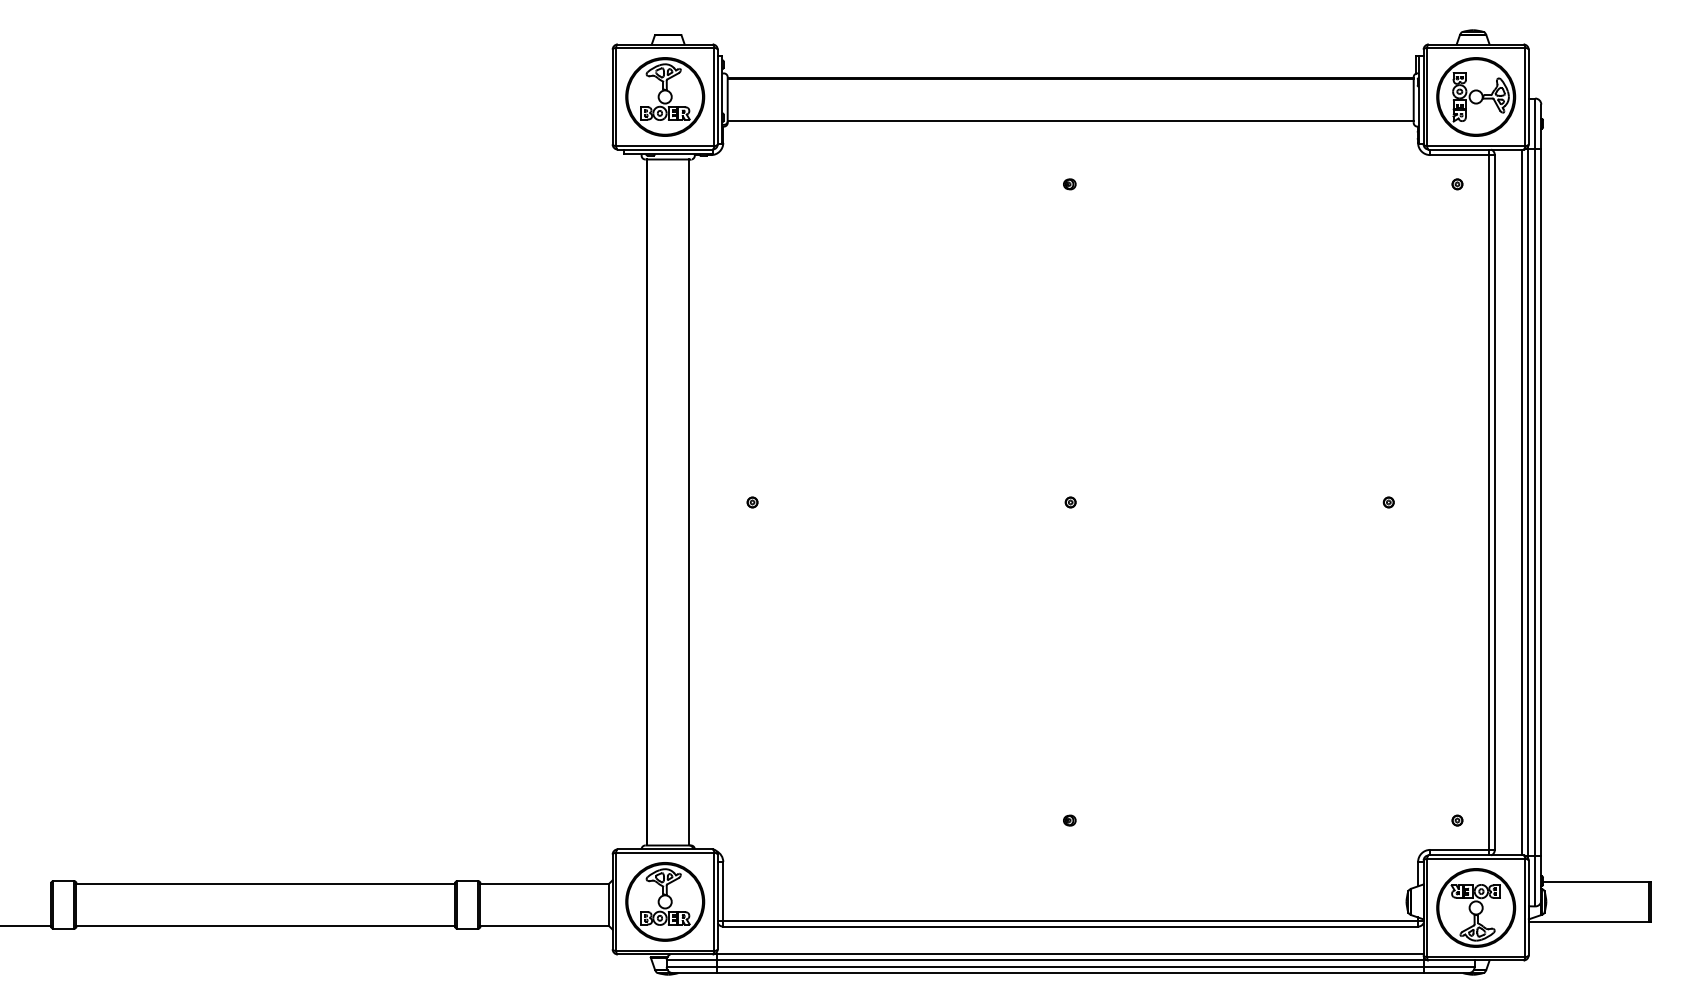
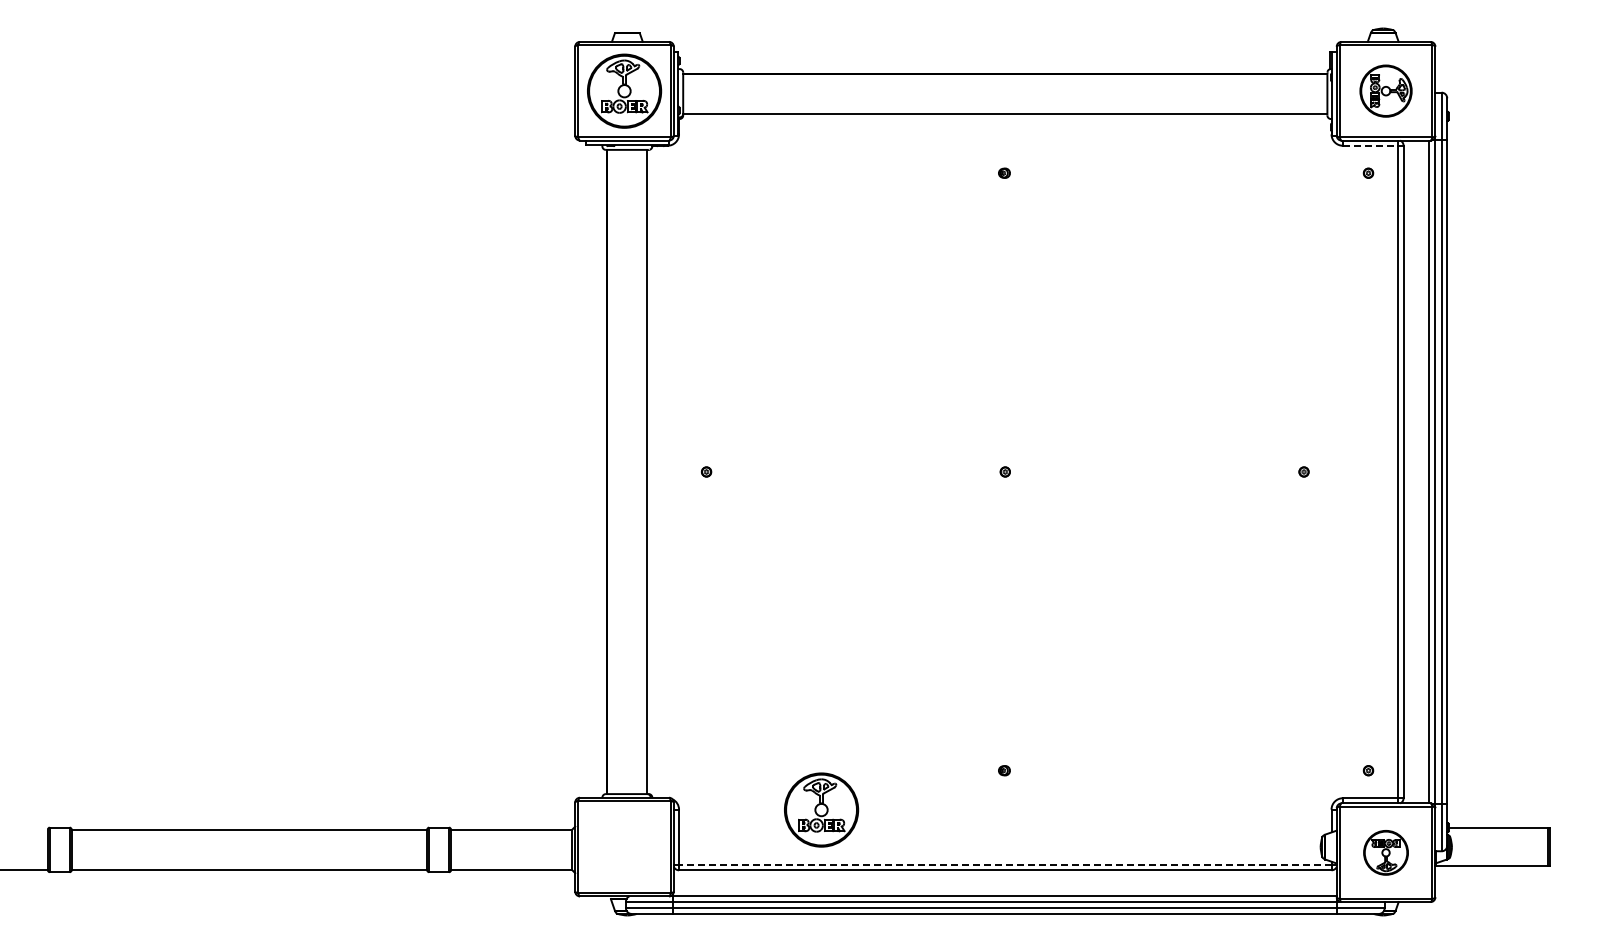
part: (1475, 96) -> (1385, 90), size x0.7
line: (1459, 154) -> (1370, 145), solid -> dashed
part: (665, 901) -> (821, 809), moved
part: (1475, 907) -> (1385, 852), size x0.6
line: (1069, 920) -> (1004, 864), solid -> dashed

